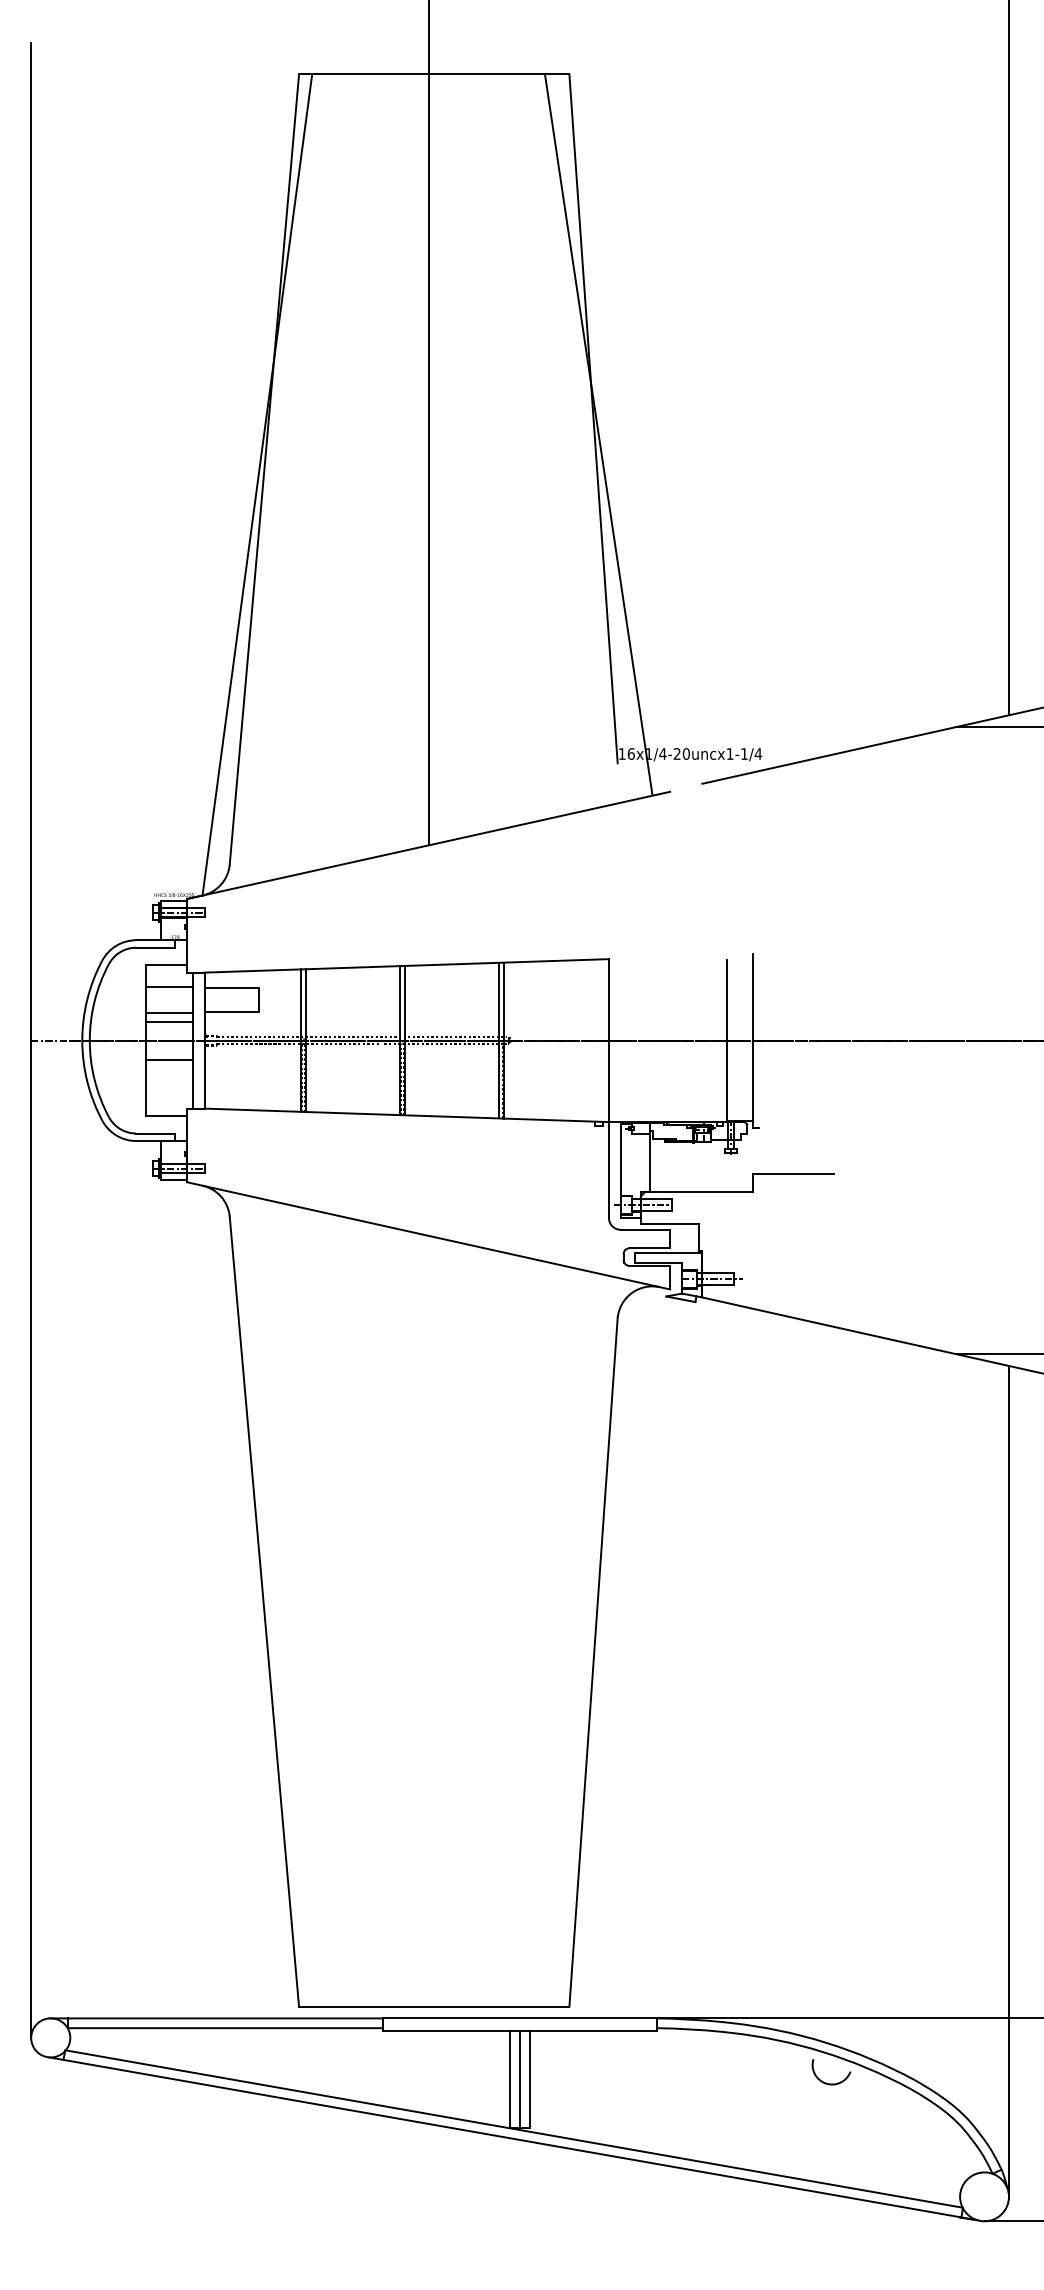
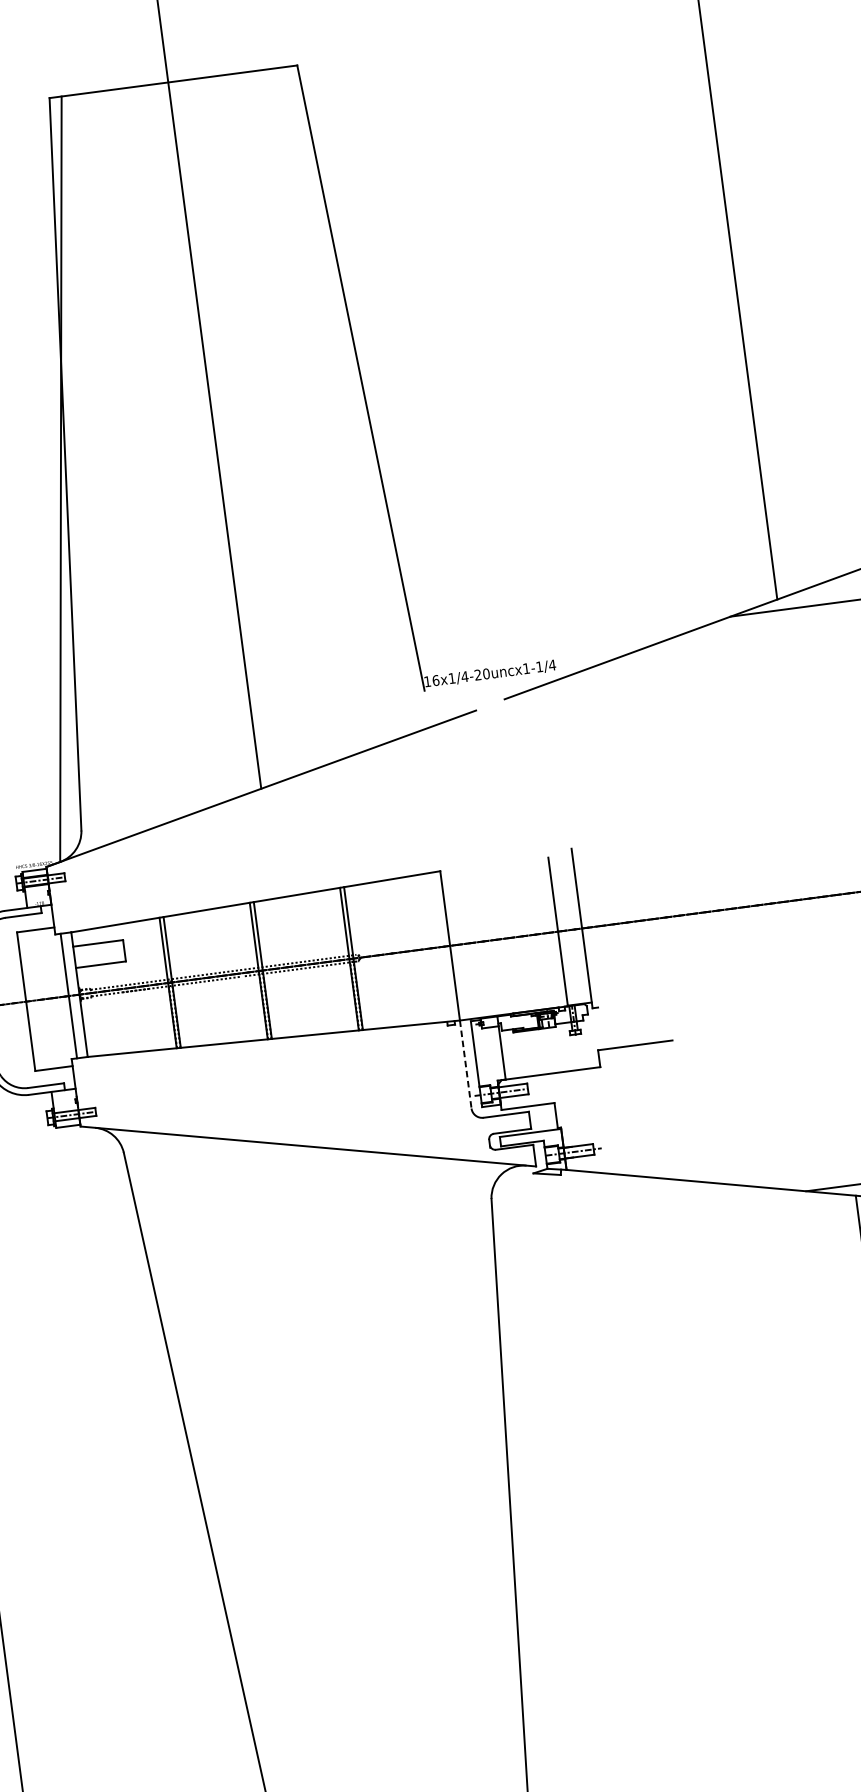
line: (598, 434) -> (367, 391), removed
line: (169, 986) -> (40, 949), removed
line: (169, 1012) -> (44, 973), removed
line: (169, 1021) -> (45, 981), removed
line: (169, 1059) -> (49, 1016), removed
line: (609, 1170) -> (466, 1064), solid -> dashed

